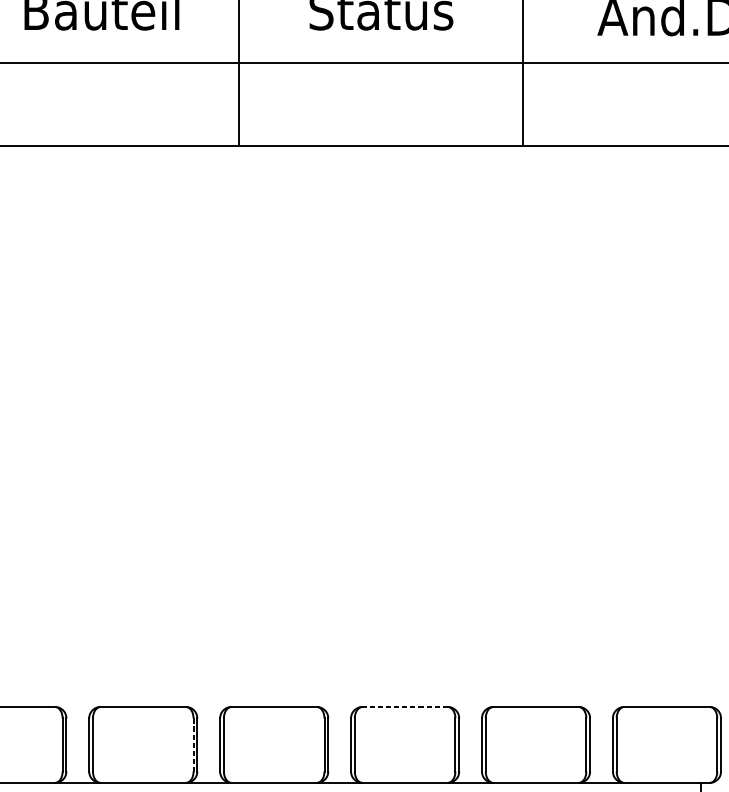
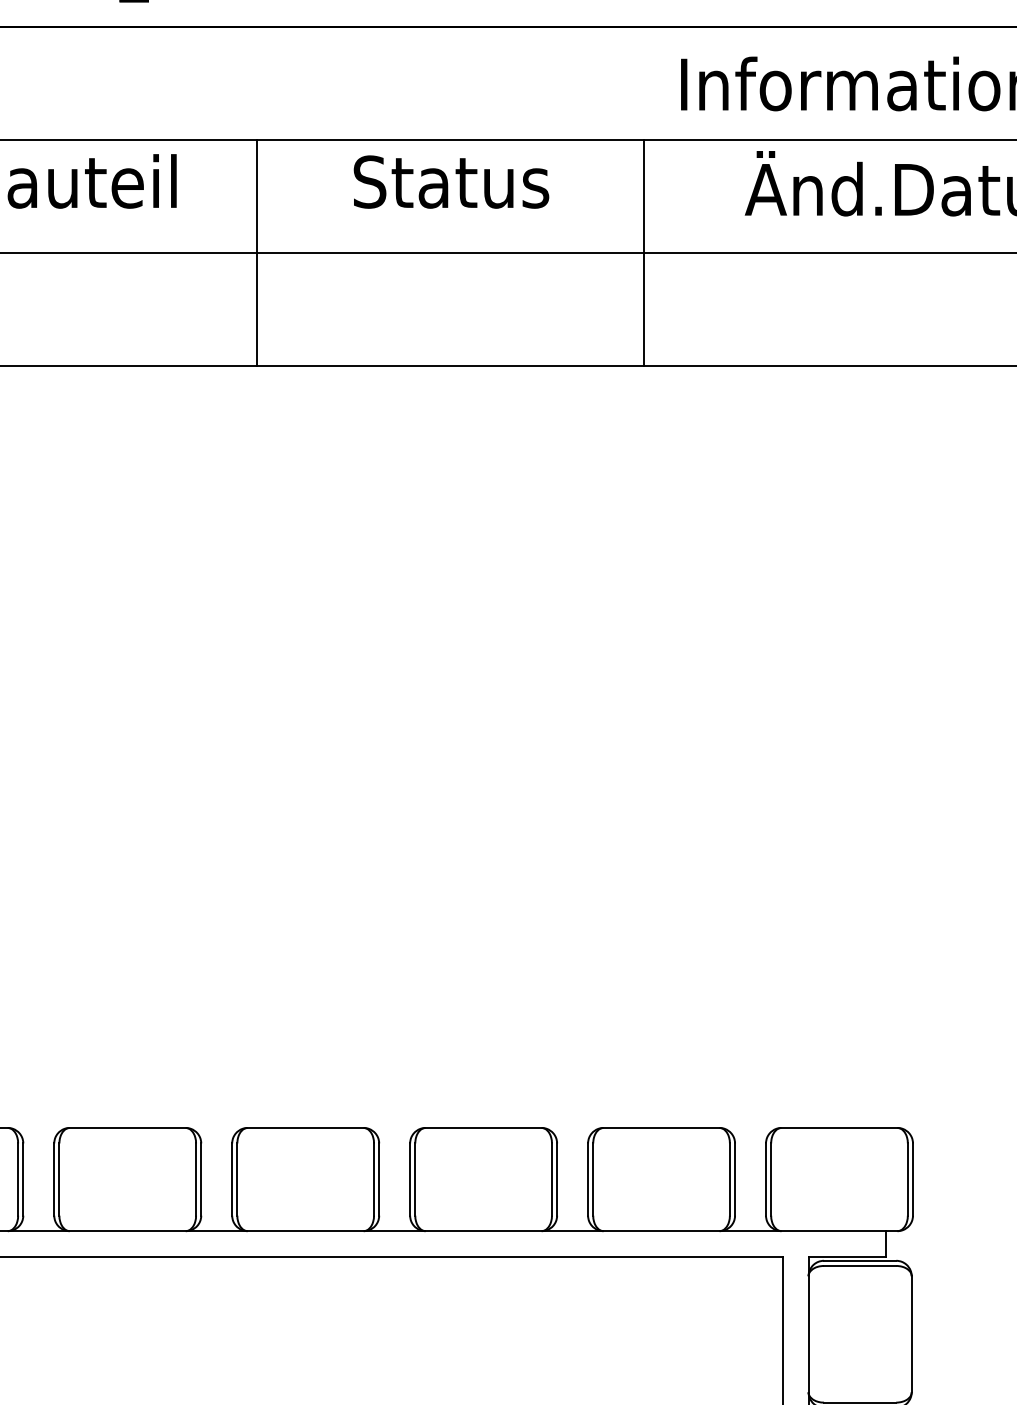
line: (405, 706) -> (483, 1127), dashed -> solid
line: (193, 745) -> (196, 1180), dashed -> solid

